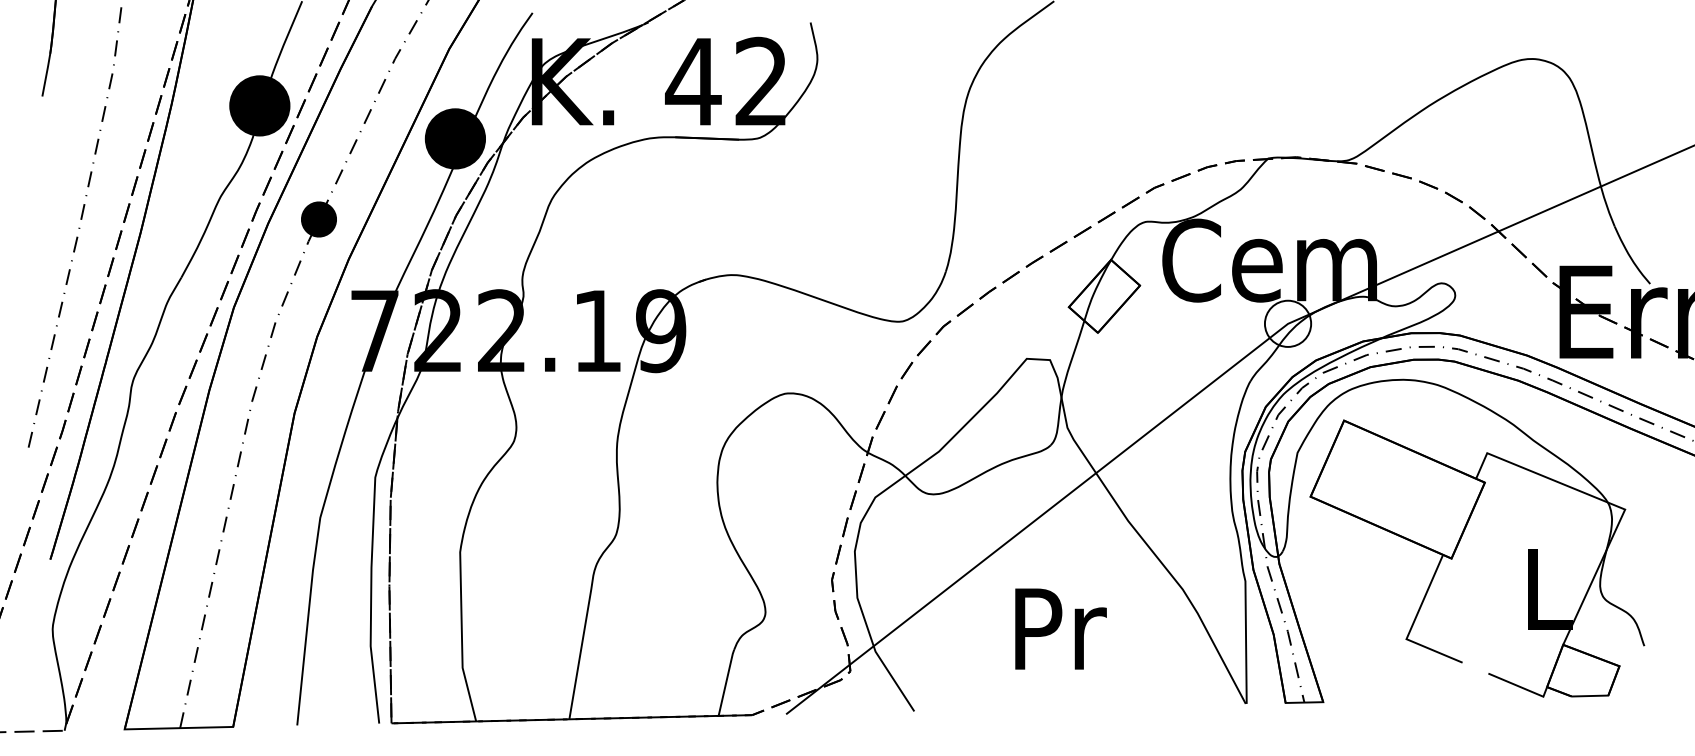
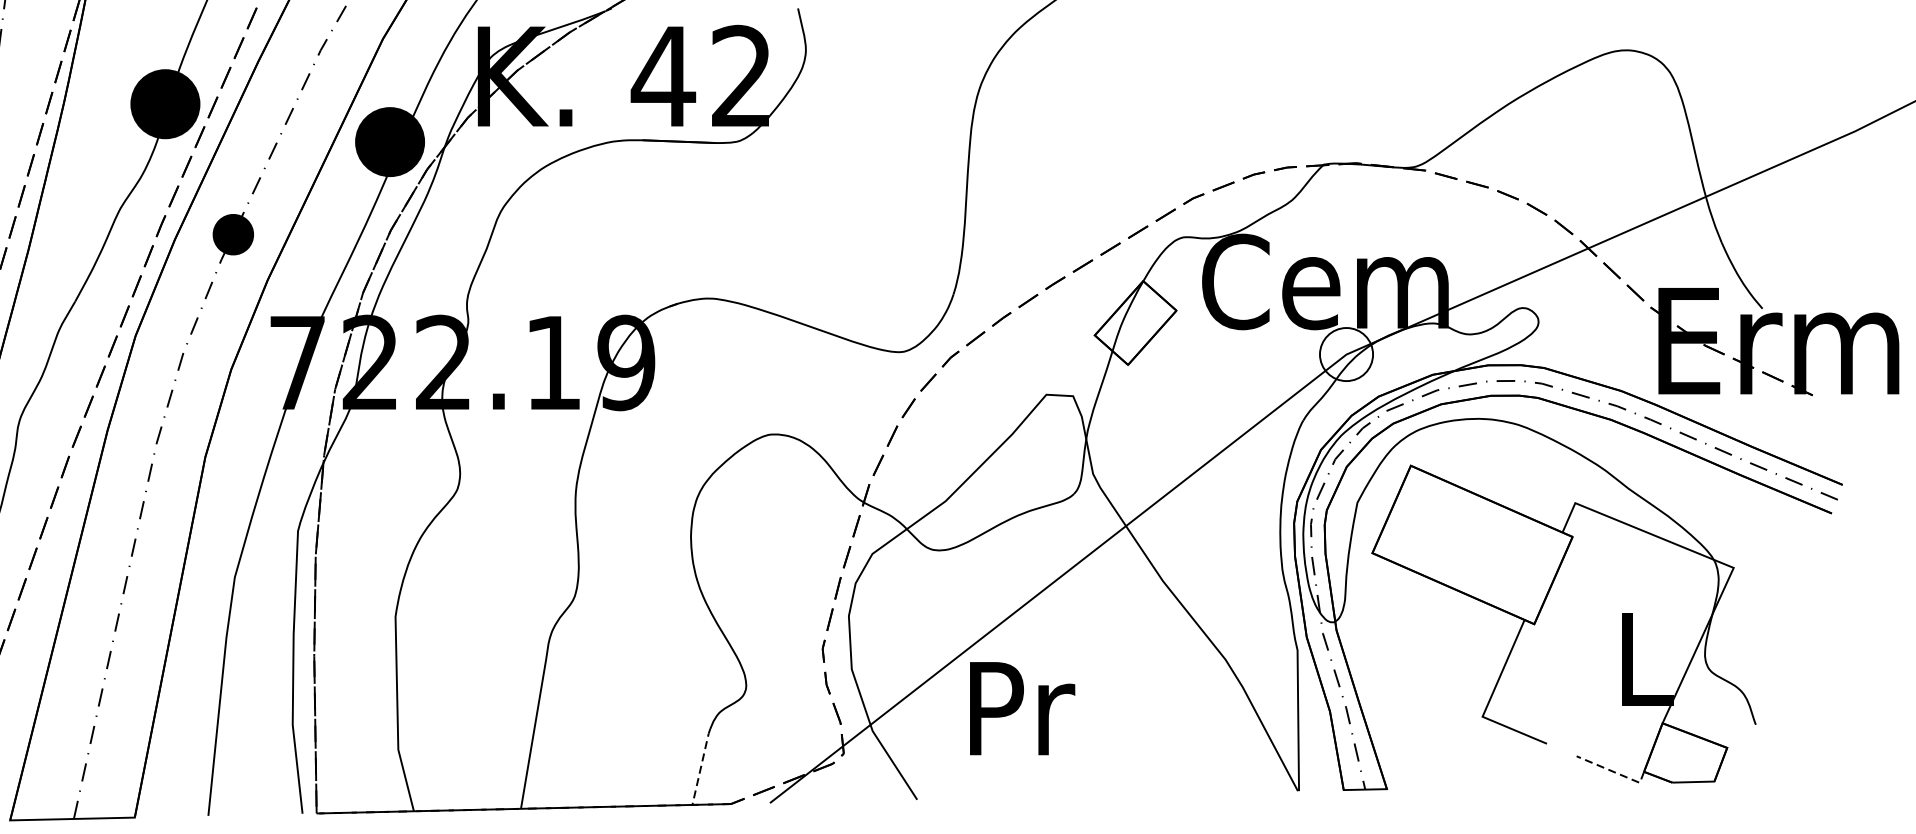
text: (1060, 628) -> (1021, 707), moved
line: (726, 681) -> (701, 765), solid -> dashed
line: (1521, 687) -> (1614, 772), solid -> dashed

